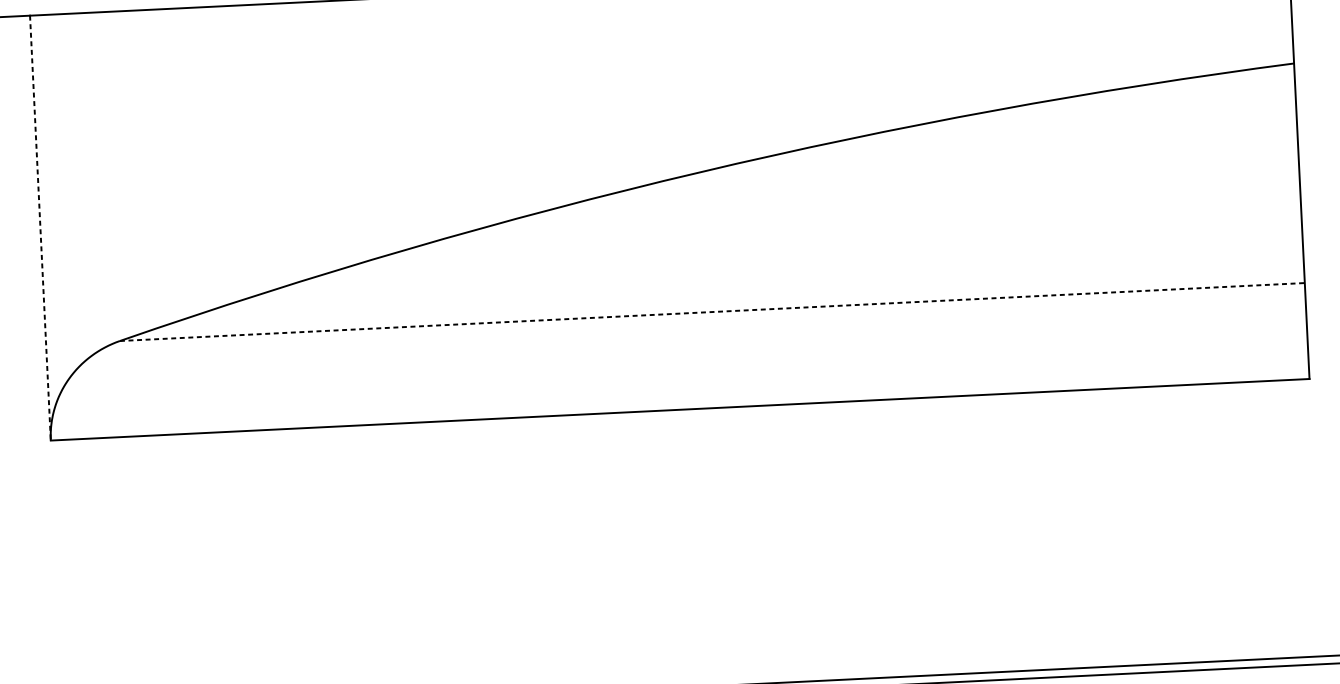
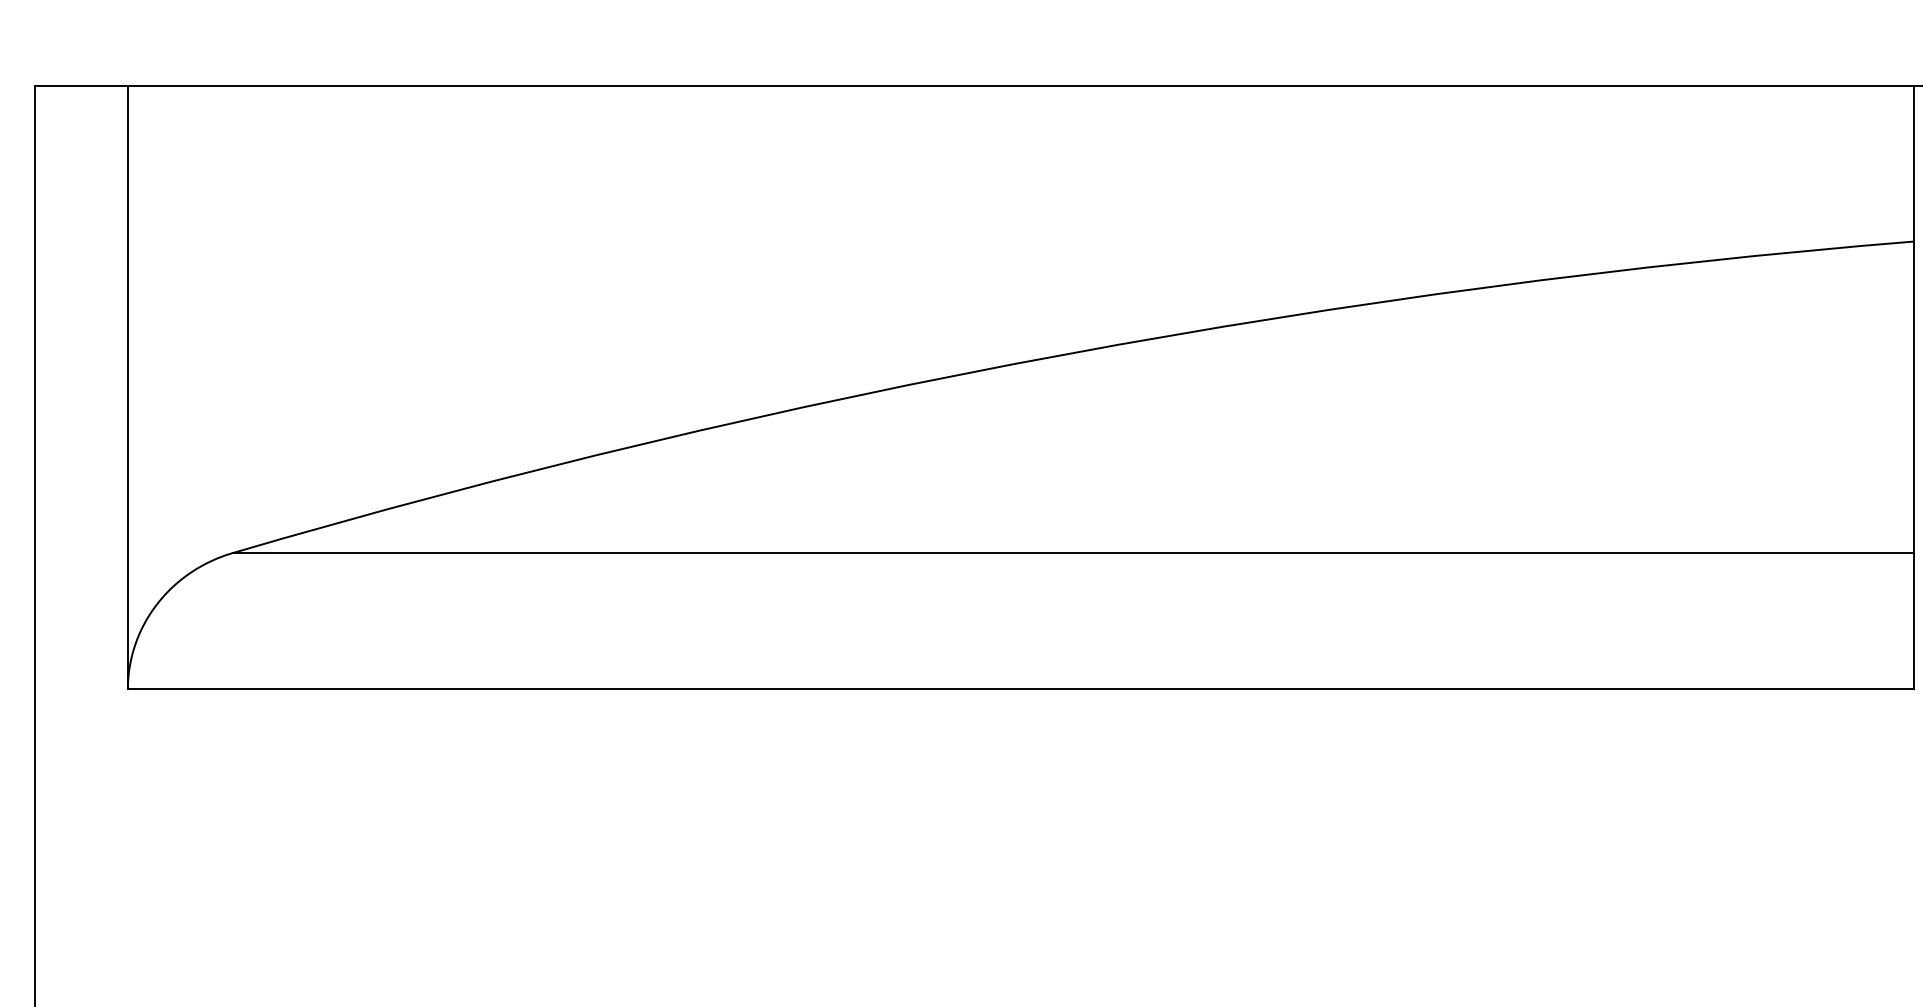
line: (40, 228) -> (127, 388), dashed -> solid
line: (712, 312) -> (1073, 553), dashed -> solid

